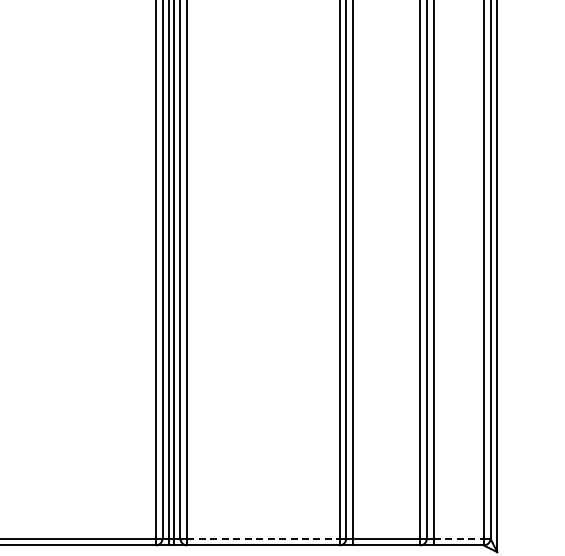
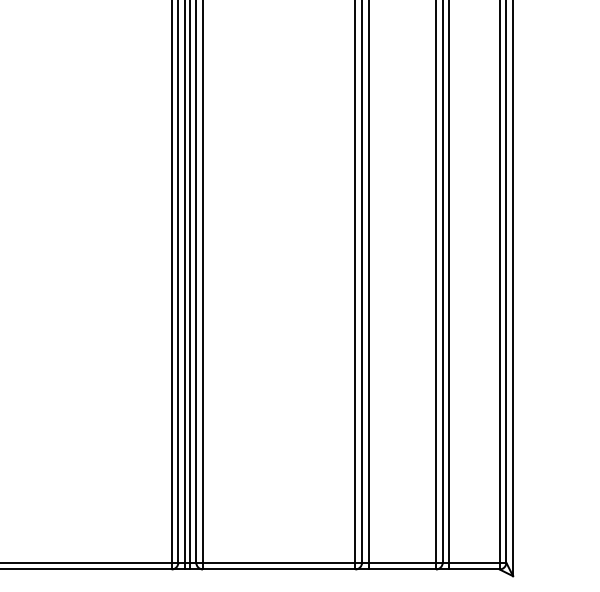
line: (263, 538) -> (279, 562), dashed -> solid
line: (459, 538) -> (475, 562), dashed -> solid

